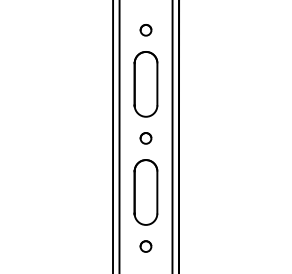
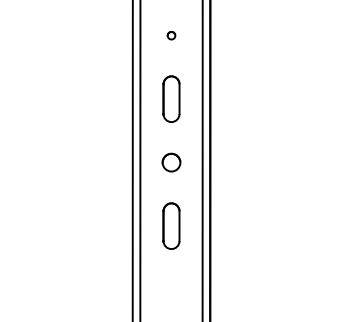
part: (145, 30) -> (170, 35), size x0.6
part: (145, 84) -> (170, 99), size x0.6
part: (145, 138) -> (170, 162), size x1.4
part: (145, 192) -> (170, 226), size x0.6
part: (145, 246) -> (170, 289), removed

